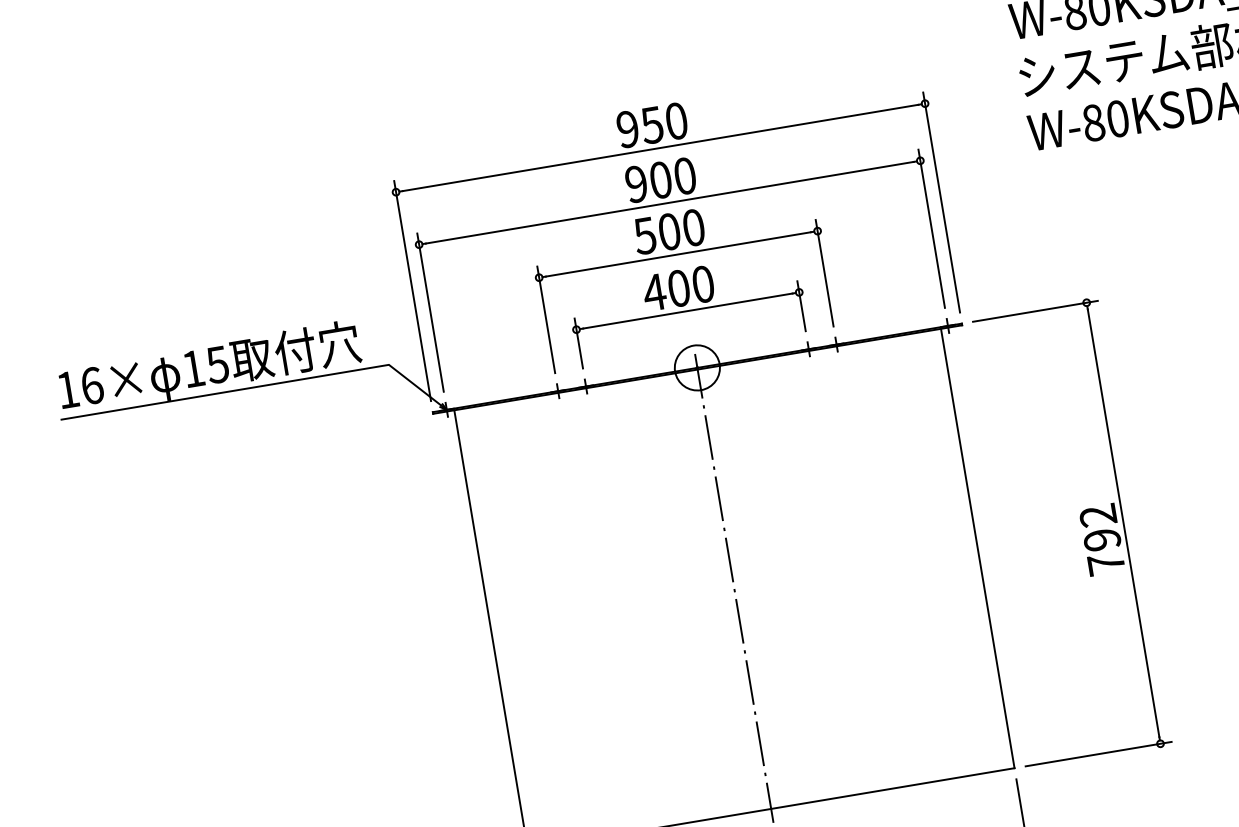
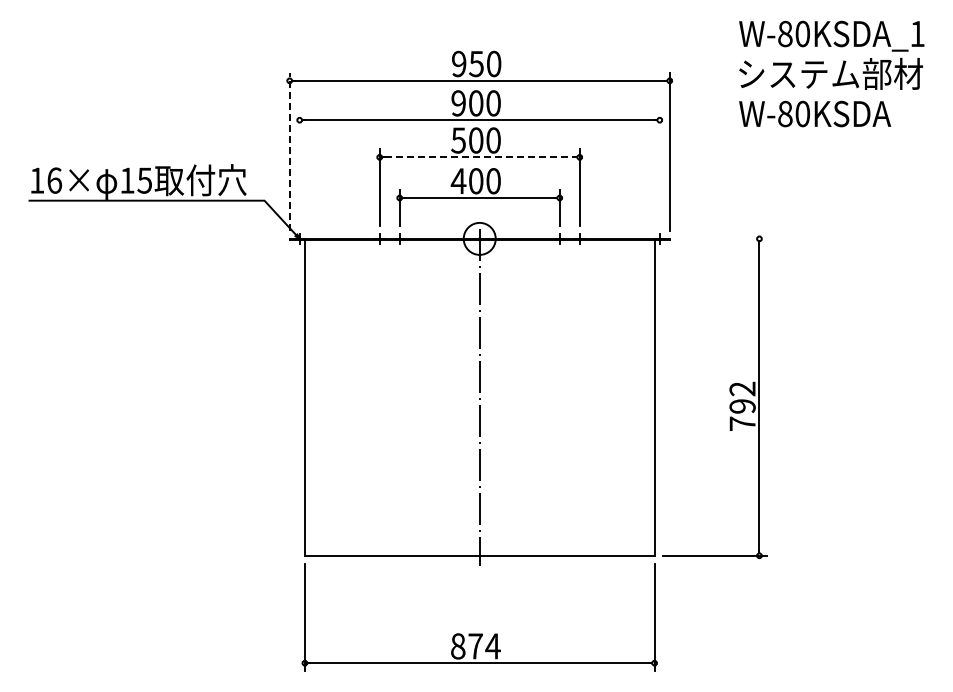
line: (931, 228) -> (659, 168), removed
line: (679, 254) -> (480, 157), solid -> dashed
line: (412, 290) -> (289, 151), solid -> dashed
line: (1035, 310) -> (722, 238), removed
line: (430, 311) -> (299, 168), removed

